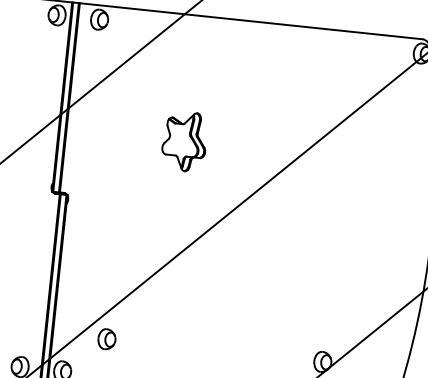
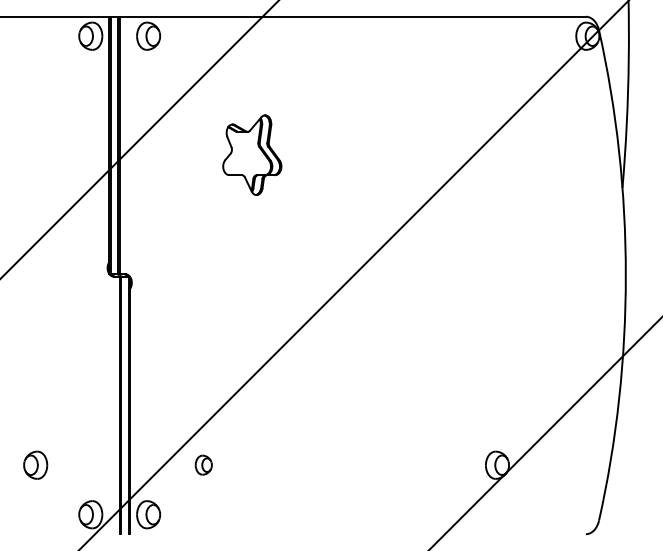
part: (184, 141) -> (252, 154), moved
part: (106, 338) -> (203, 464), size x0.7

